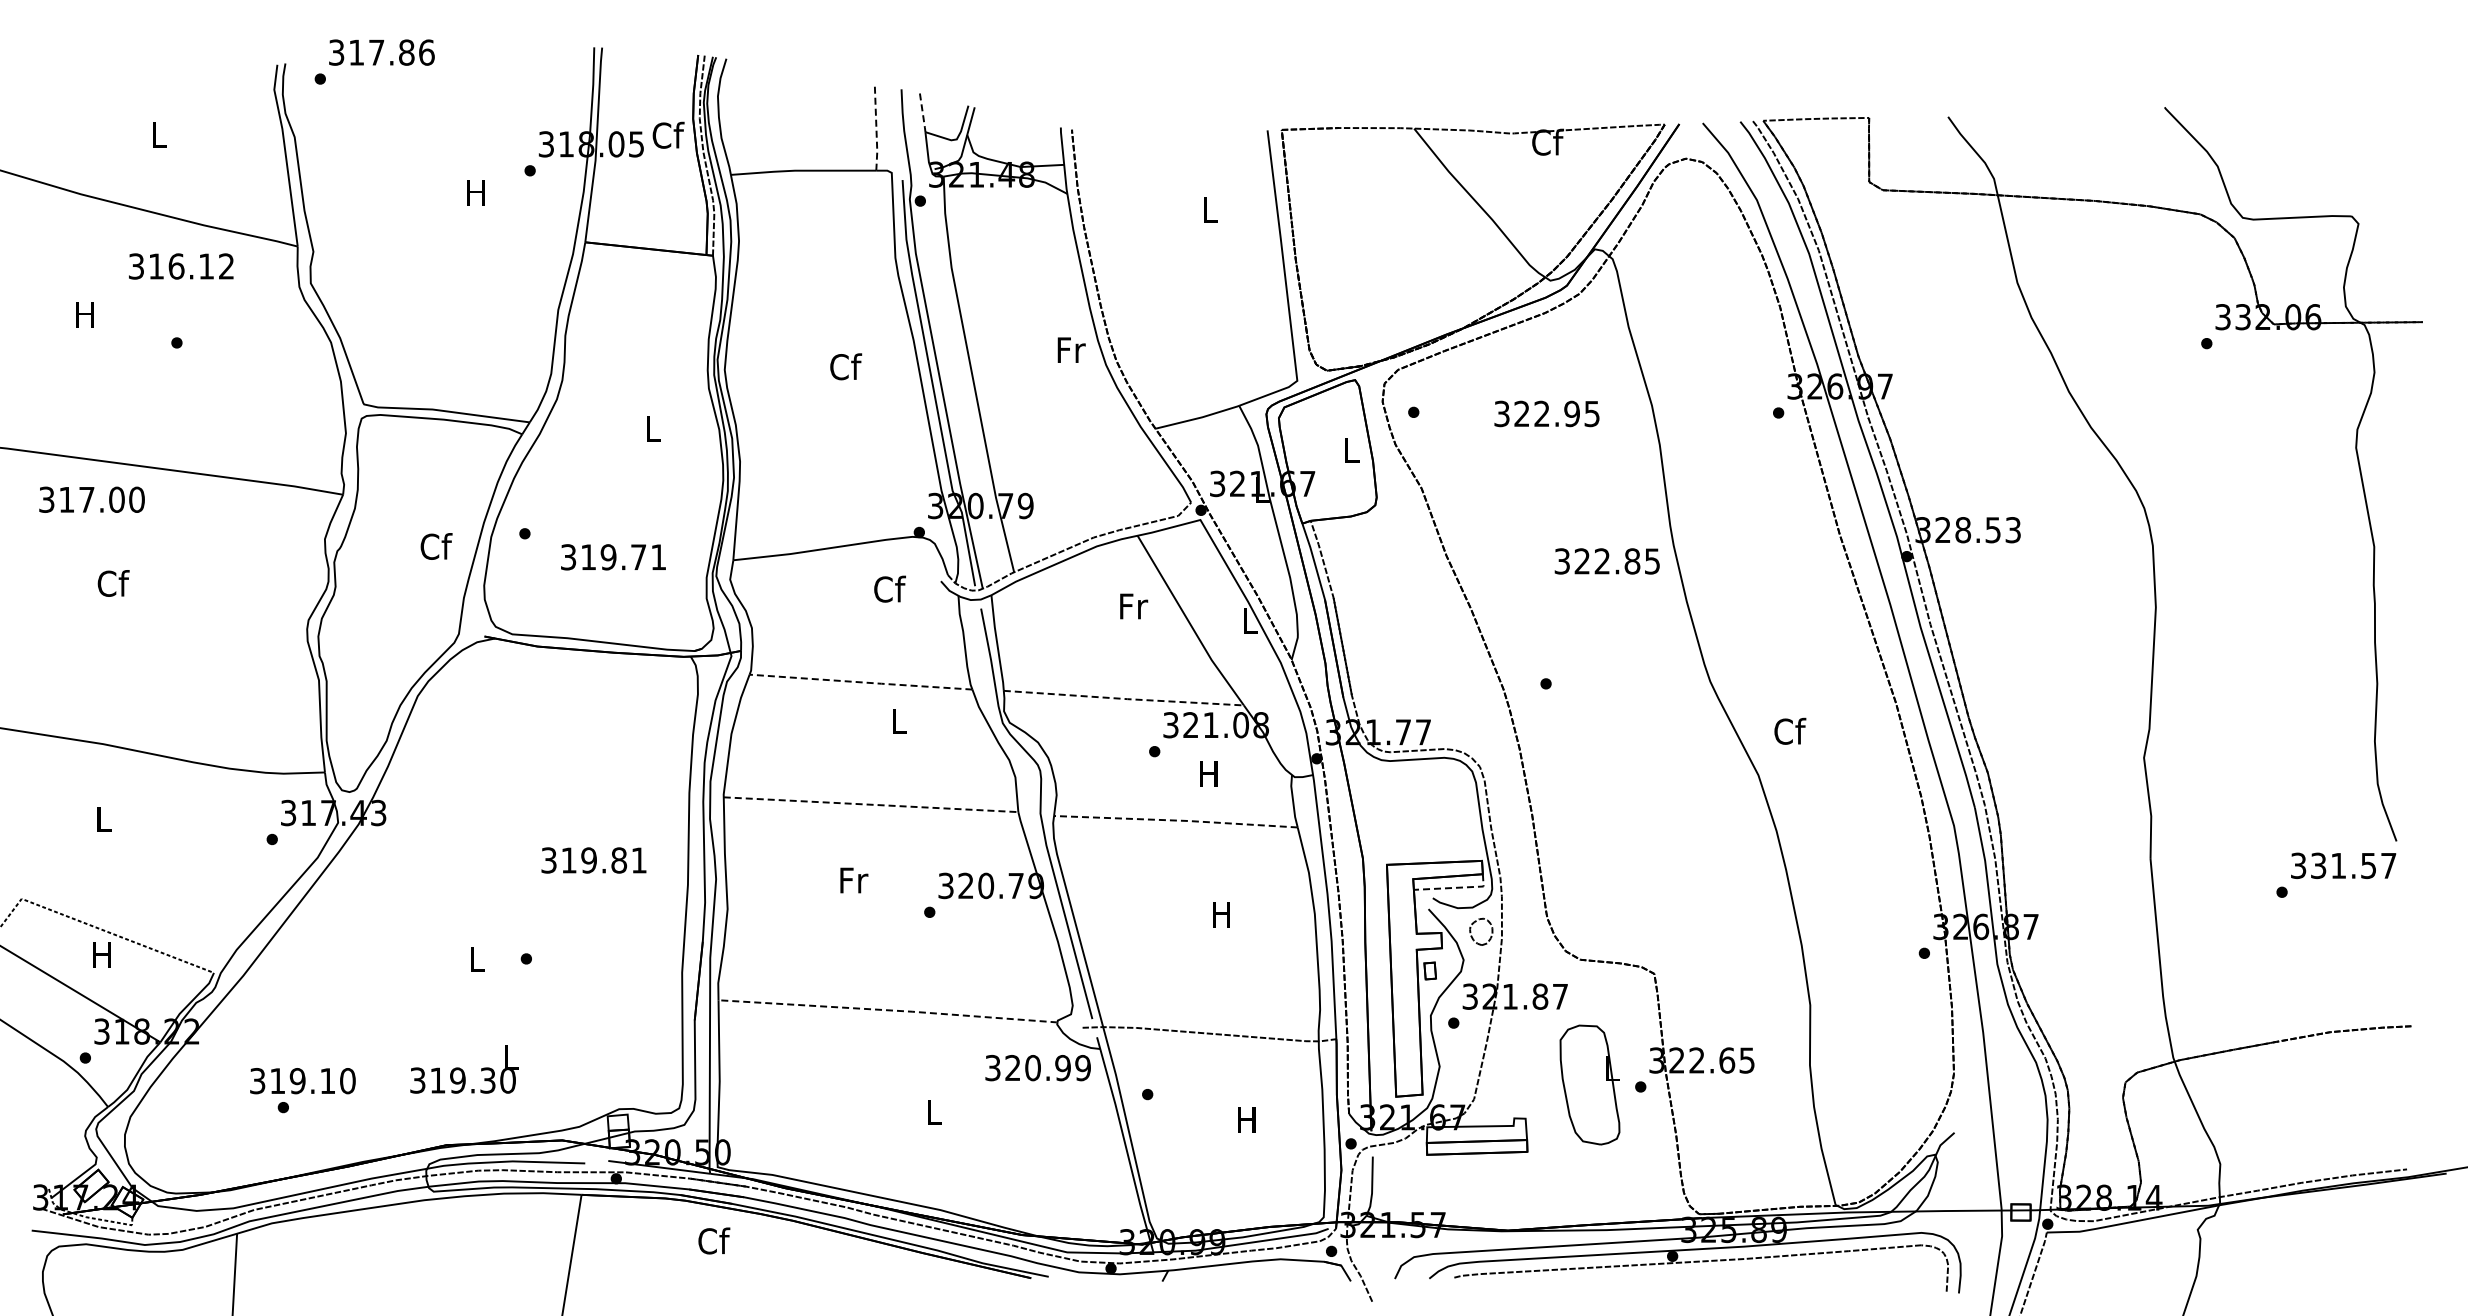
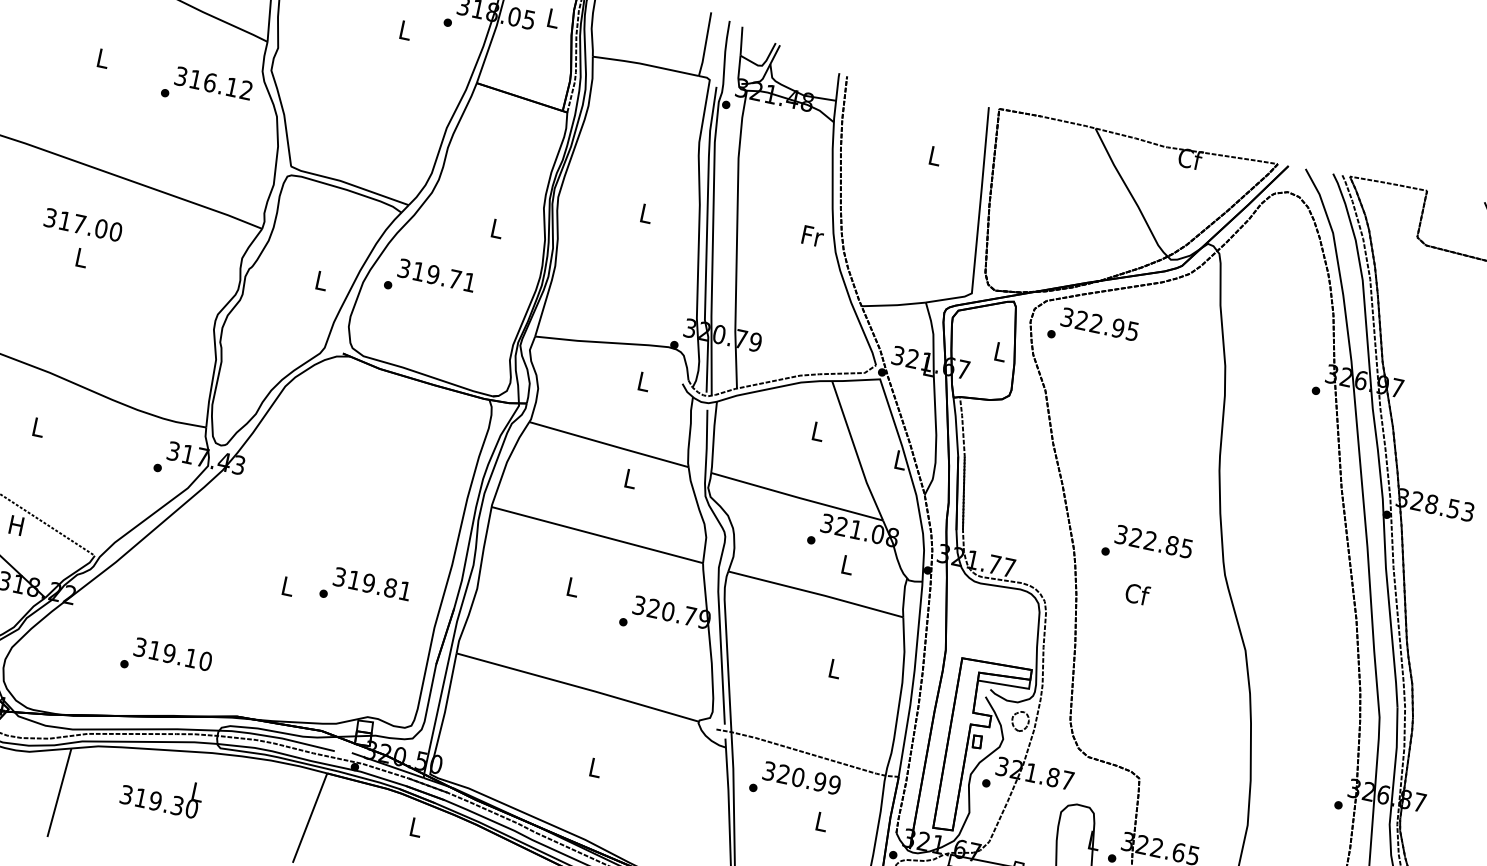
line: (922, 114) -> (741, 42), dashed -> solid
line: (876, 127) -> (705, 44), dashed -> solid
text: (668, 134) -> (553, 17), Cf -> L
text: (475, 192) -> (404, 30), H -> L
text: (181, 266) -> (213, 83), moved
text: (84, 314) -> (102, 58), H -> L
text: (846, 366) -> (647, 213), Cf -> L
text: (1546, 413) -> (1099, 324), moved
text: (91, 499) -> (83, 224), moved
text: (436, 546) -> (321, 280), Cf -> L
text: (613, 557) -> (436, 275), moved
text: (1606, 561) -> (1153, 541), moved
text: (113, 583) -> (82, 257), Cf -> L
text: (889, 588) -> (644, 381), Cf -> L
text: (1134, 606) -> (819, 431), Fr -> L
line: (861, 682) -> (609, 444), dashed -> solid
line: (1123, 698) -> (796, 496), dashed -> solid
text: (1790, 730) -> (1137, 593), moved
text: (1208, 773) -> (846, 564), H -> L
line: (871, 804) -> (597, 535), dashed -> solid
line: (1176, 820) -> (816, 593), dashed -> solid
text: (593, 860) -> (372, 584), moved
text: (854, 880) -> (573, 587), Fr -> L
line: (1455, 887) -> (1008, 685), dashed -> solid
text: (1221, 914) -> (834, 668), H -> L
line: (889, 1010) -> (579, 687), dashed -> solid
text: (1037, 1068) -> (801, 778), moved
text: (464, 1069) -> (162, 794), moved
text: (302, 1081) -> (172, 654), moved
text: (1246, 1119) -> (821, 821), H -> L
text: (714, 1240) -> (416, 827), Cf -> L

